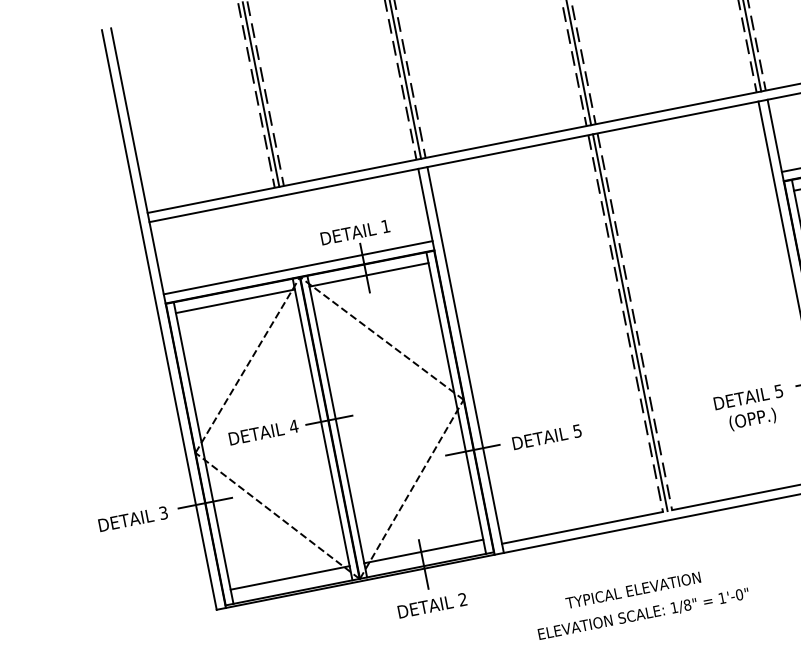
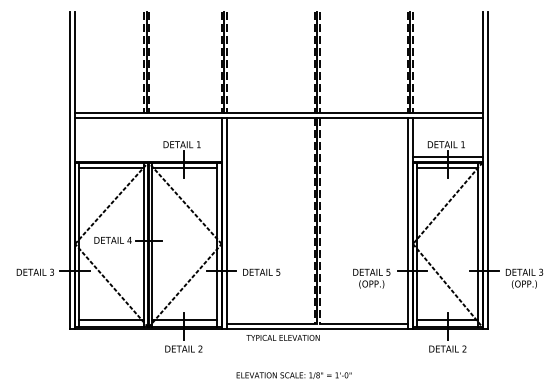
line: (296, 268) -> (147, 157), removed
text: (632, 589) -> (282, 337), moved

